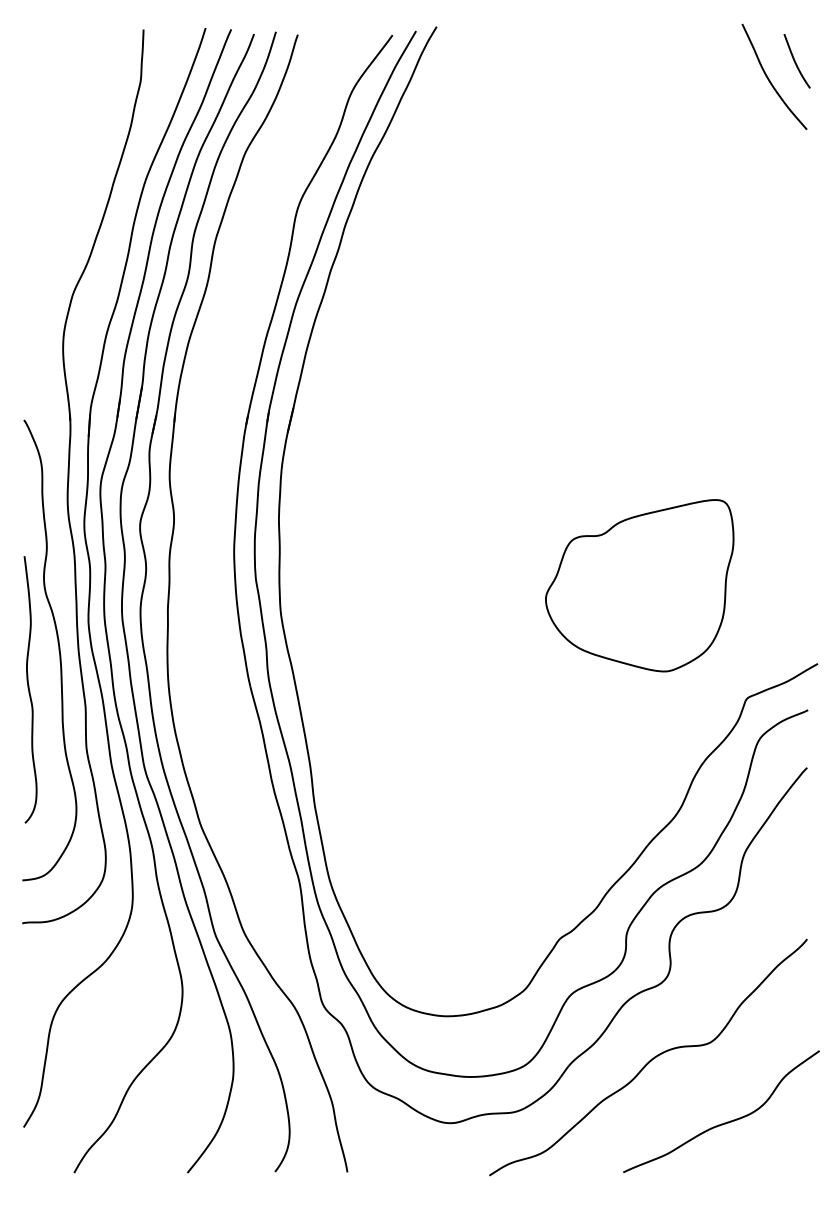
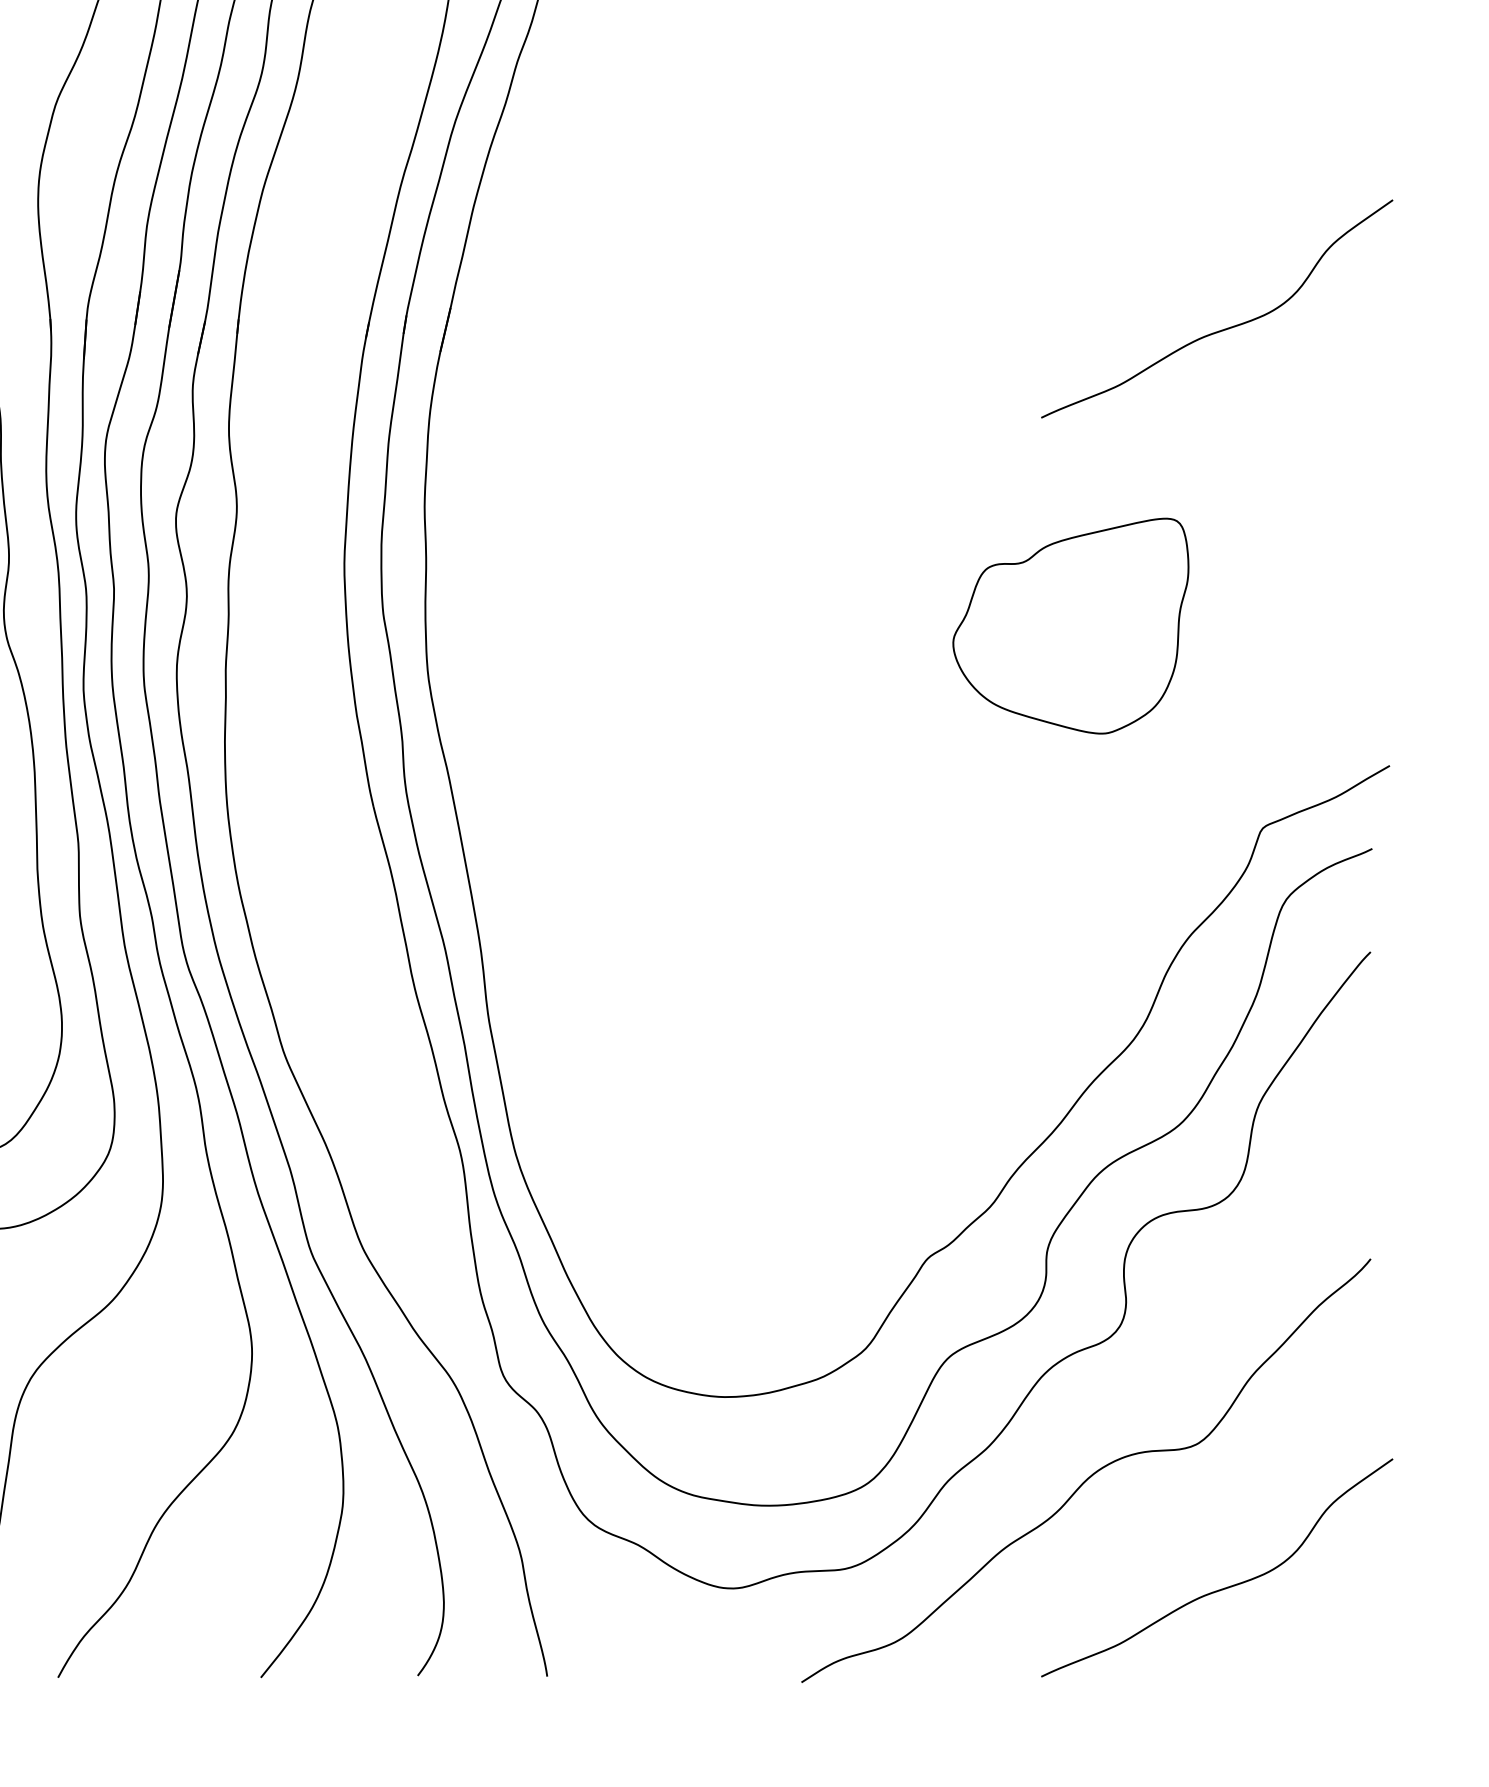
curve: (724, 419) -> (1222, 328), added
part: (639, 585) -> (1070, 625), size x0.7

